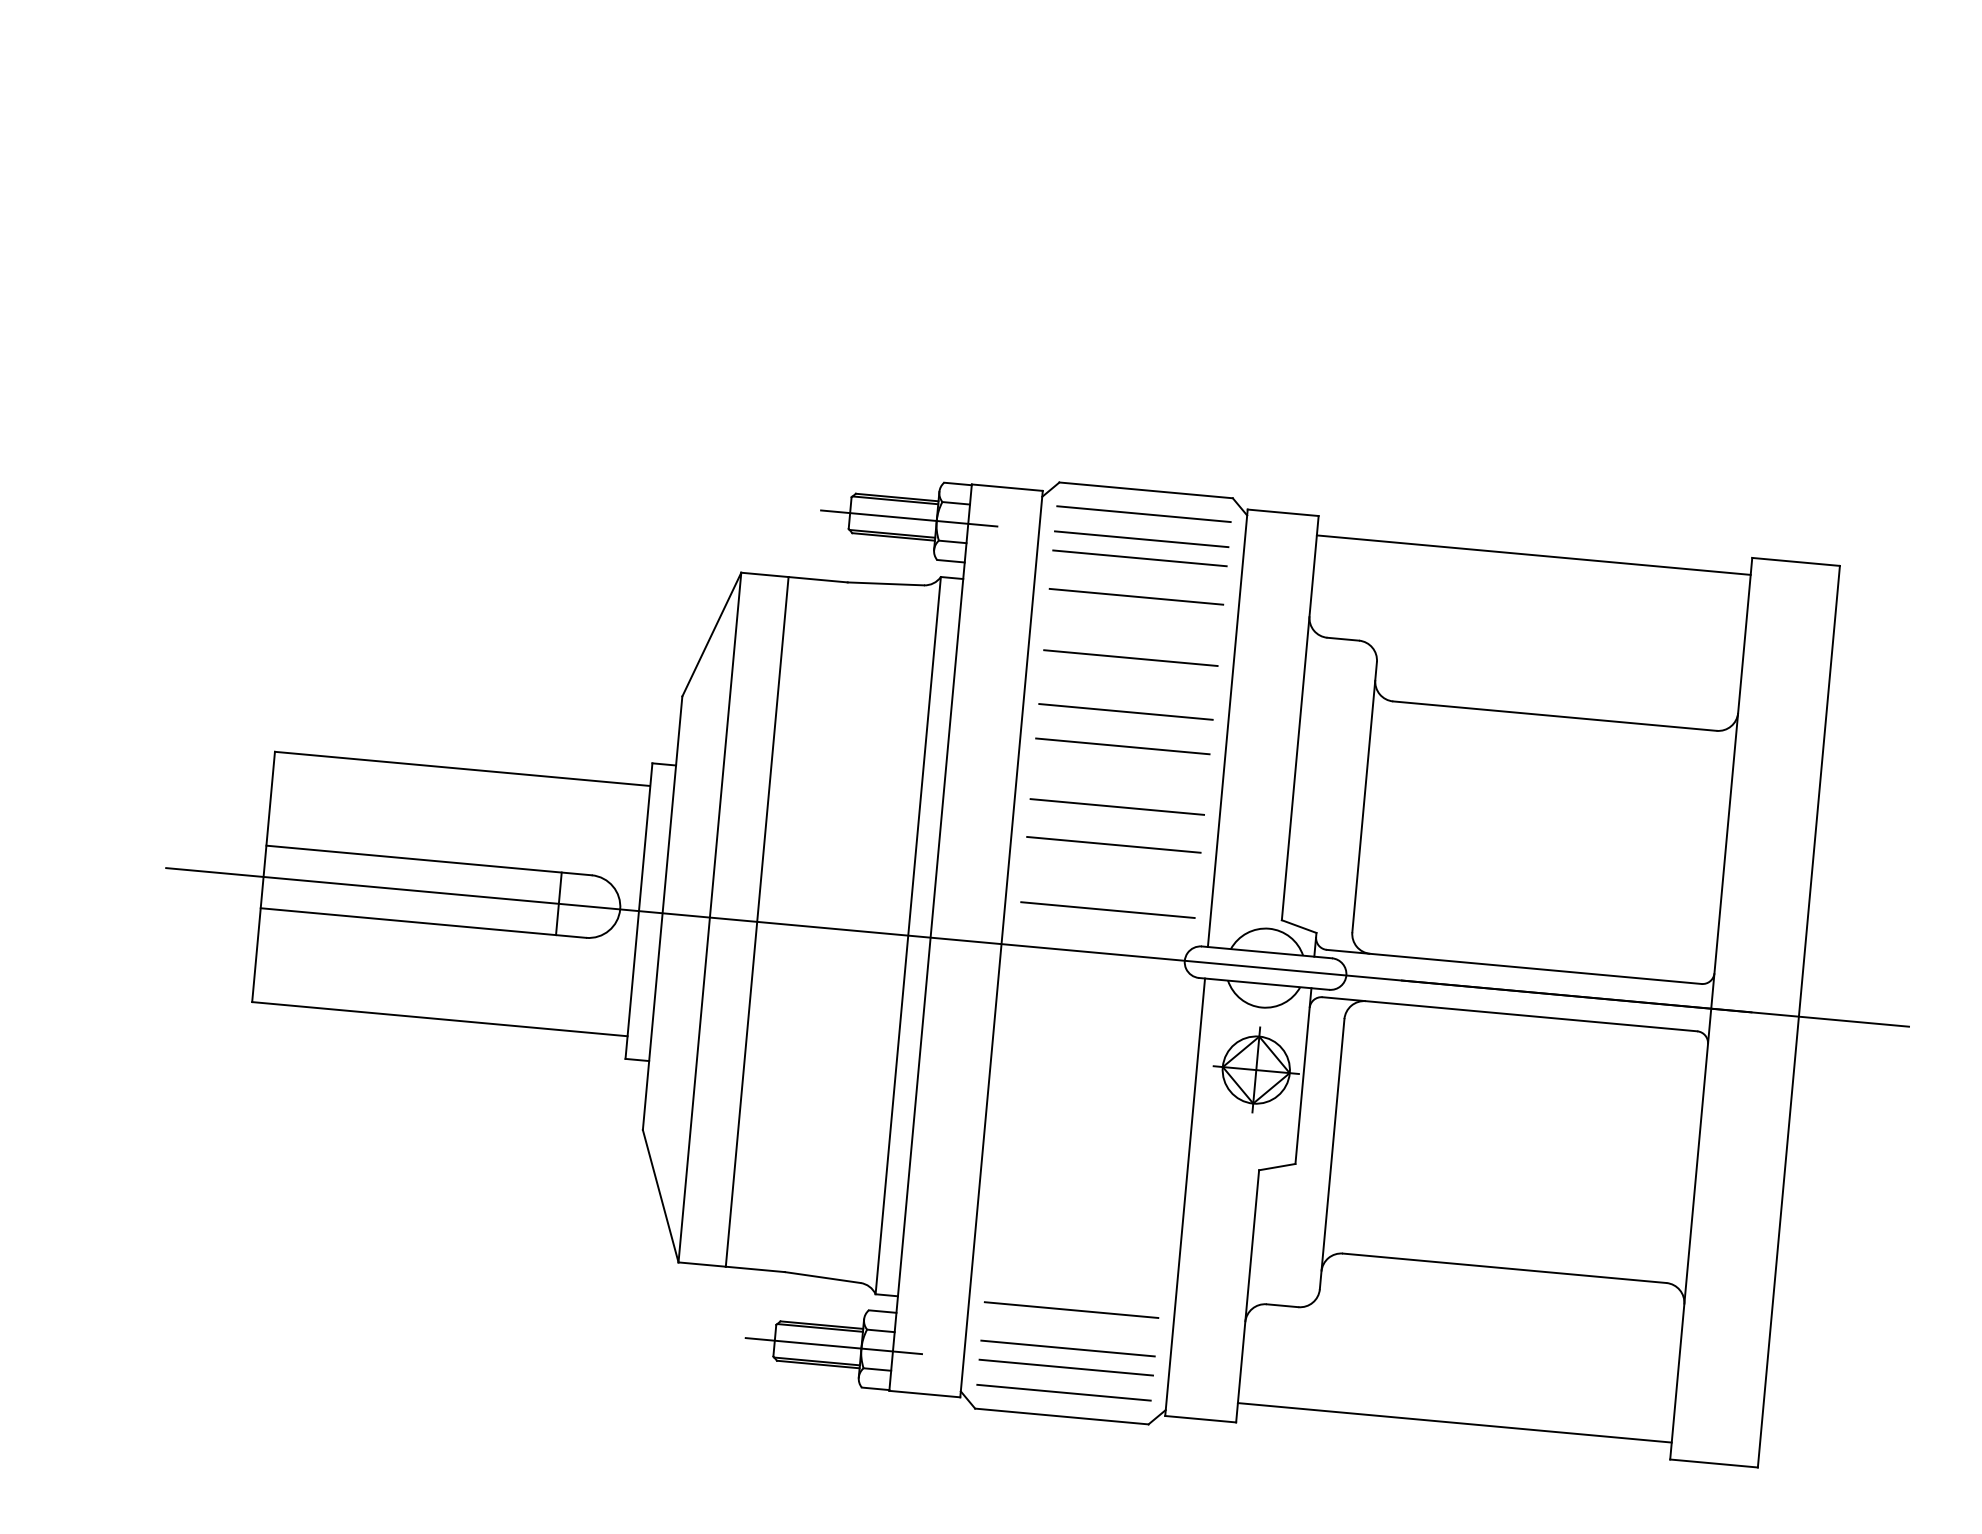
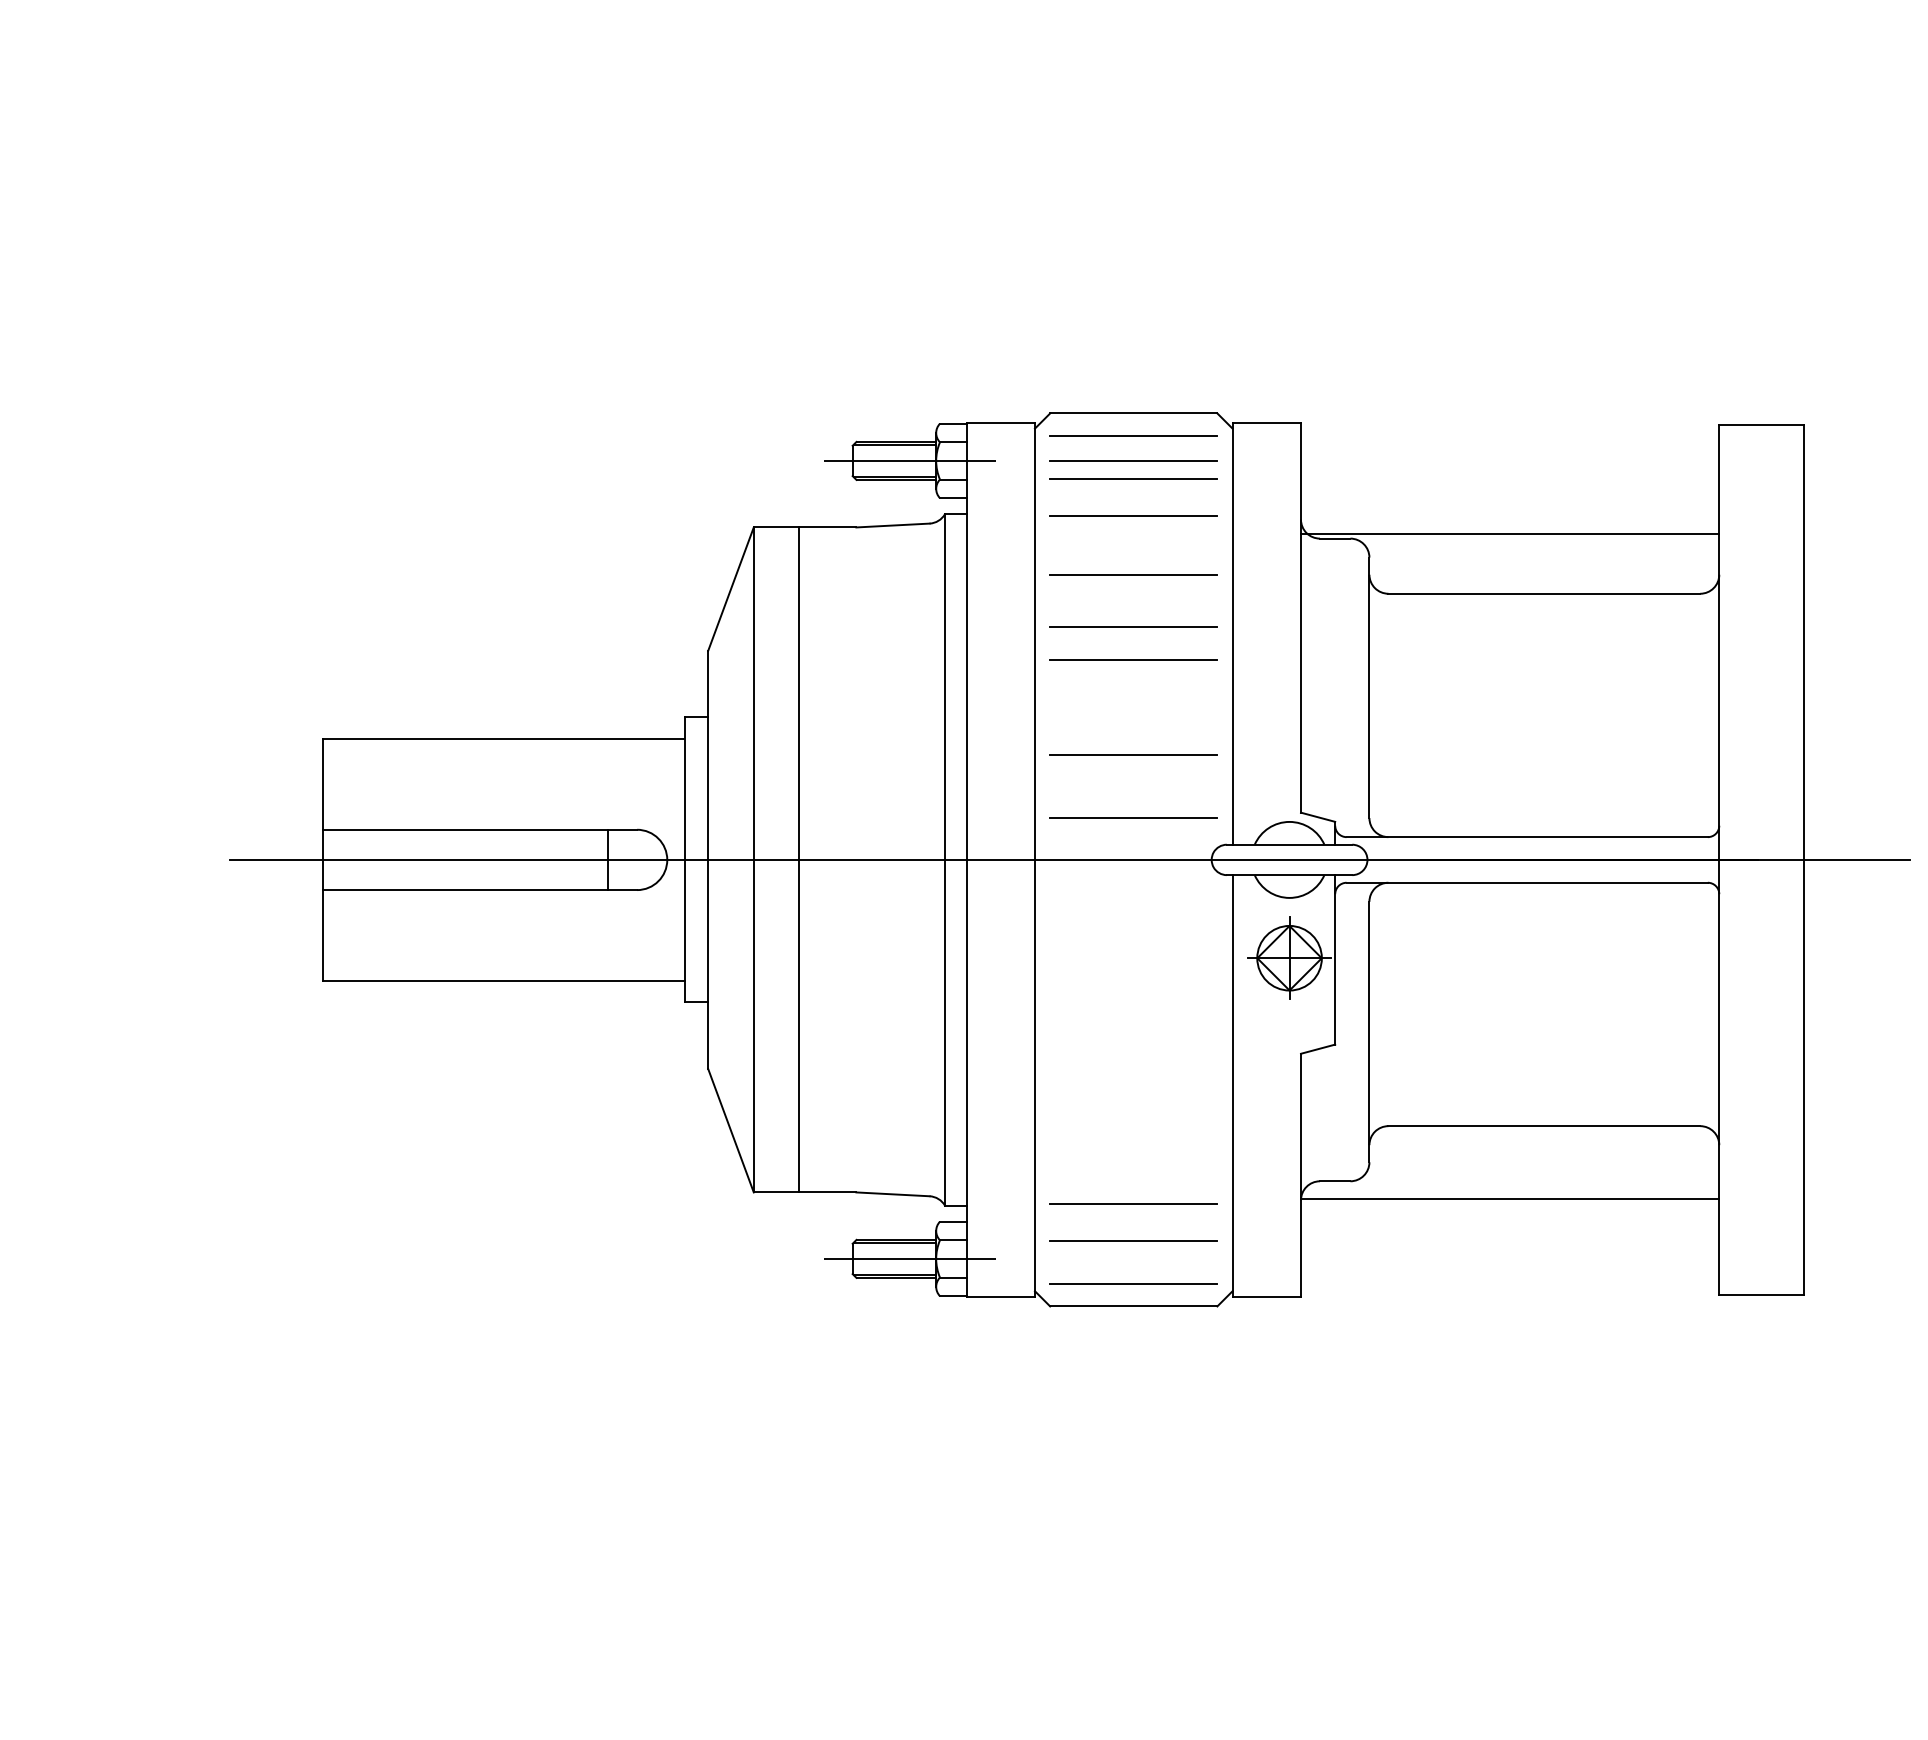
line: (1533, 554) -> (1509, 533), moved
line: (1117, 806) -> (1133, 718), removed
line: (1066, 1367) -> (1133, 1259), removed
line: (1454, 1422) -> (1509, 1199), moved

